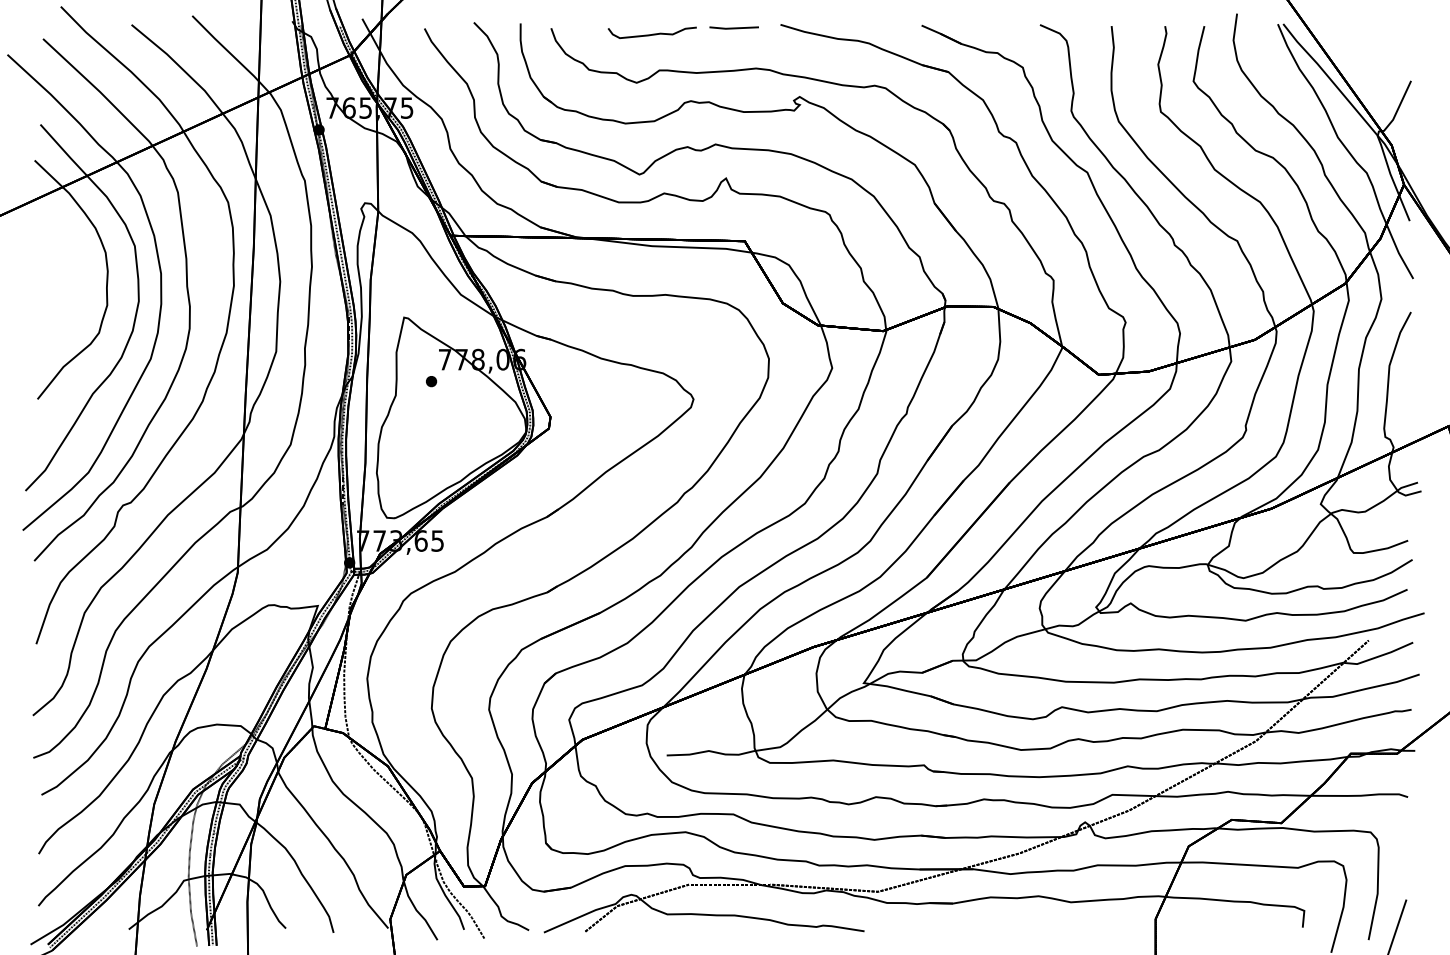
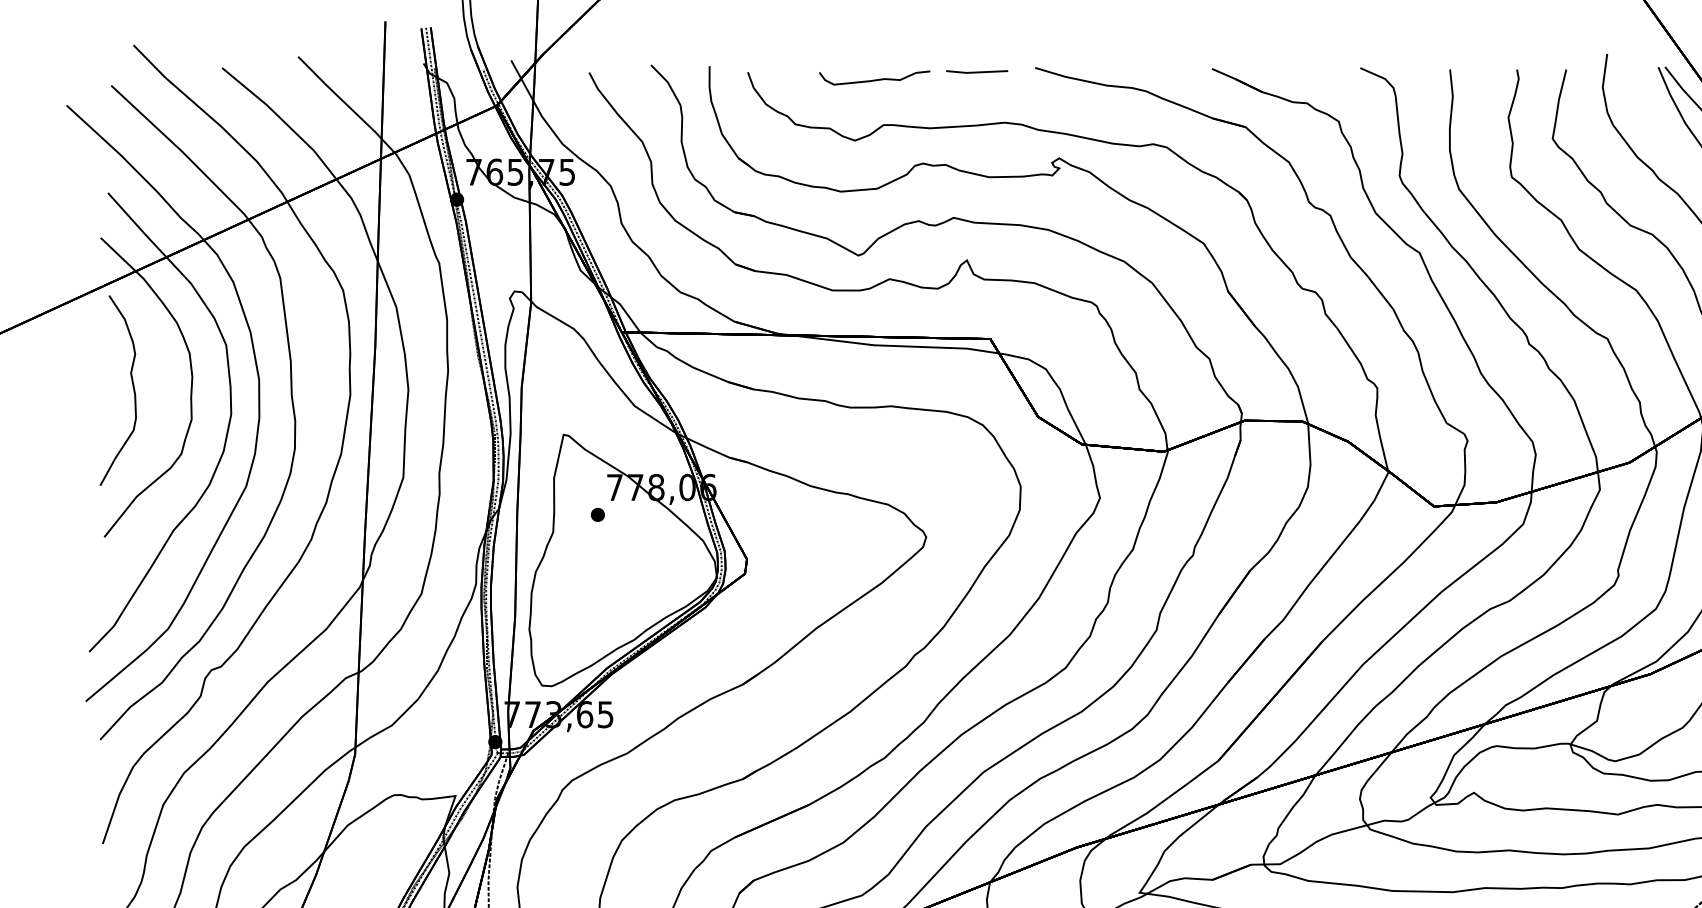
part: (59, 278) -> (131, 385), added

